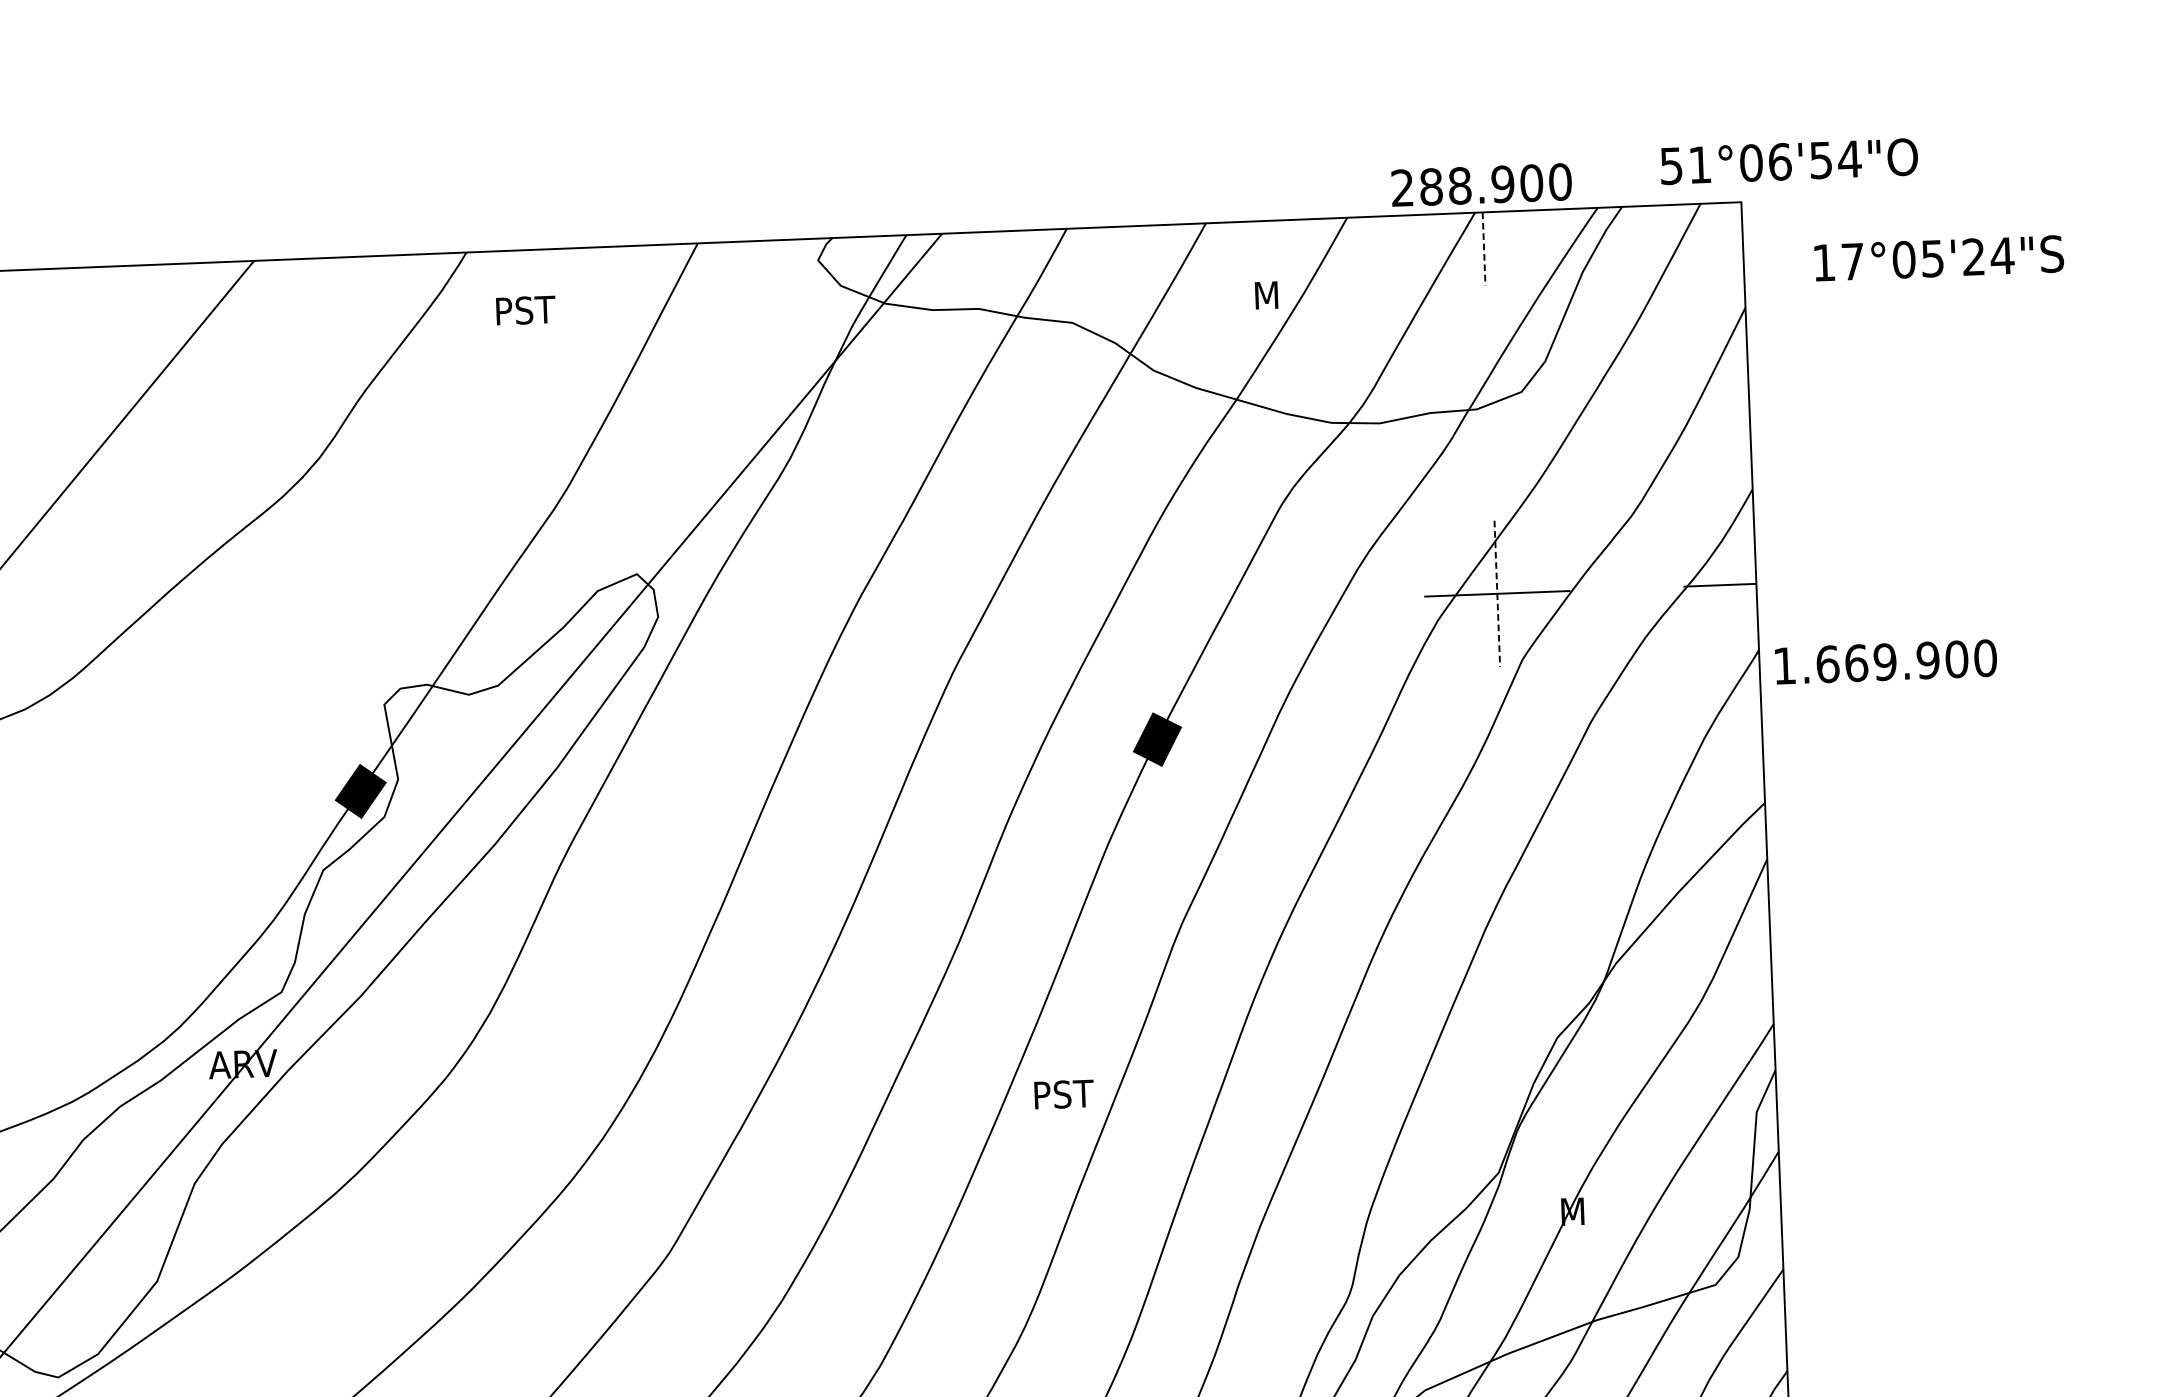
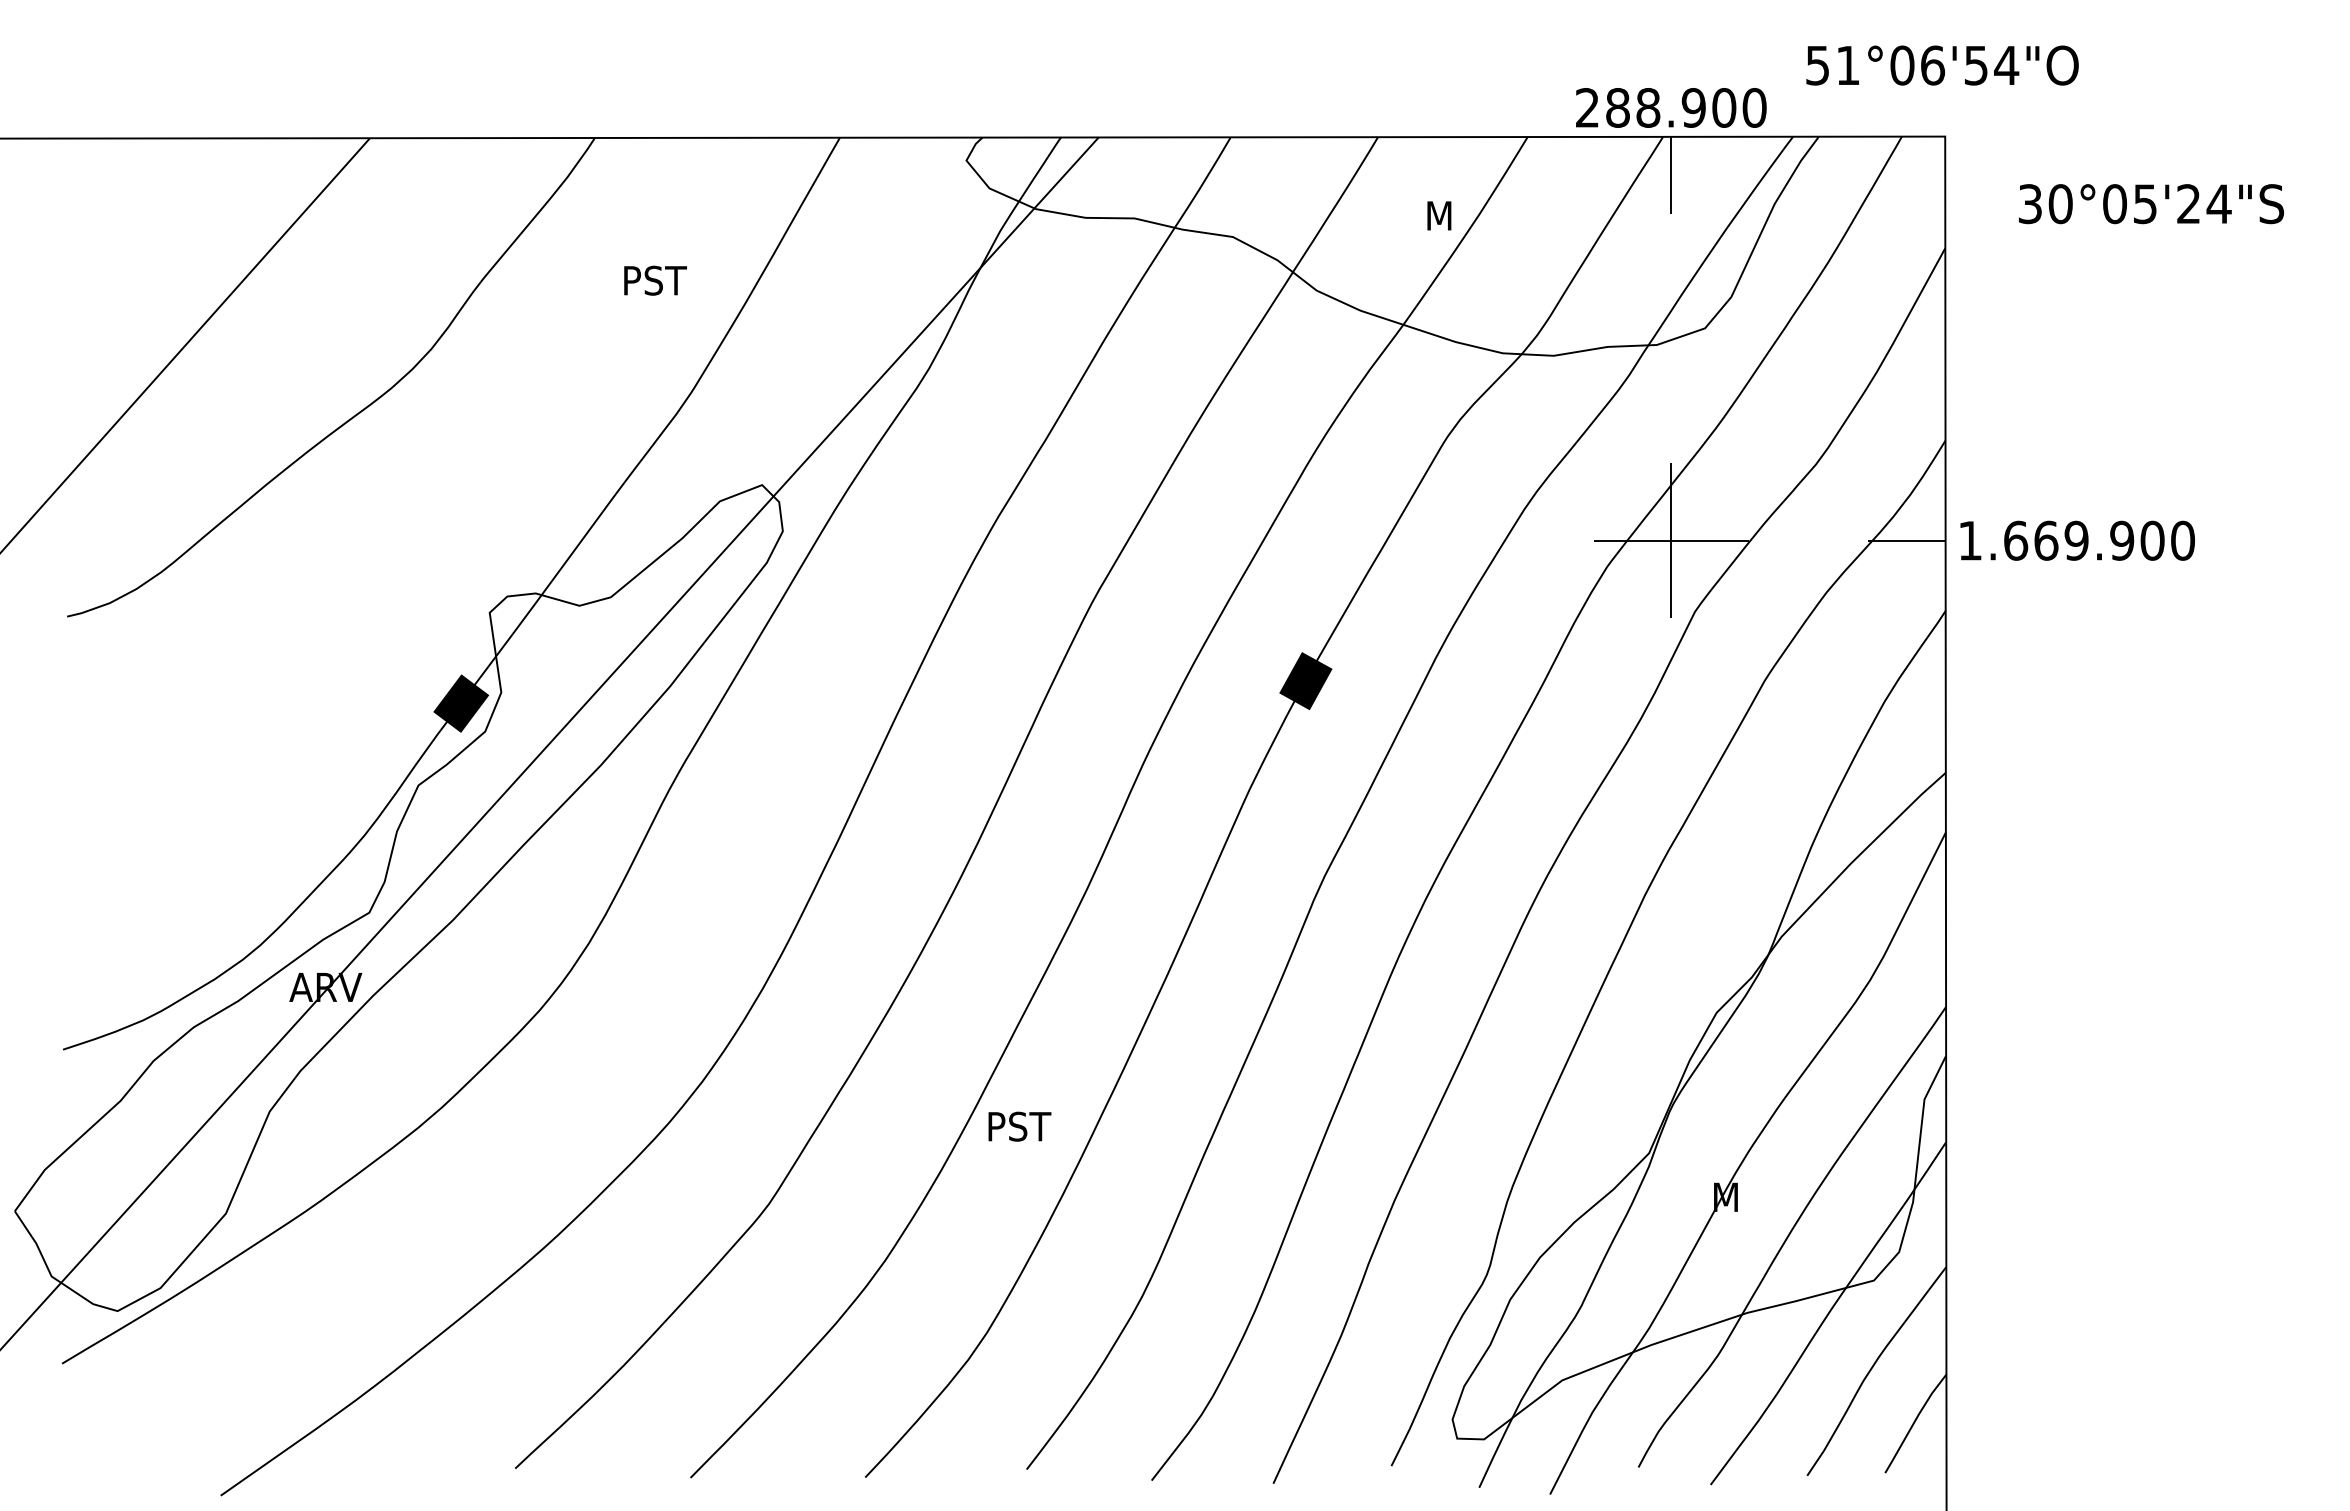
text: (1789, 161) -> (1942, 65), moved
line: (1484, 248) -> (1671, 175), dashed -> solid
text: (1838, 262) -> (2045, 204), 17°05'24"S -> 30°05'24"S
text: (525, 310) -> (655, 280), moved
line: (1497, 594) -> (1671, 541), dashed -> solid
text: (1886, 661) -> (2077, 540), moved
text: (1063, 1094) -> (1019, 1126), moved

